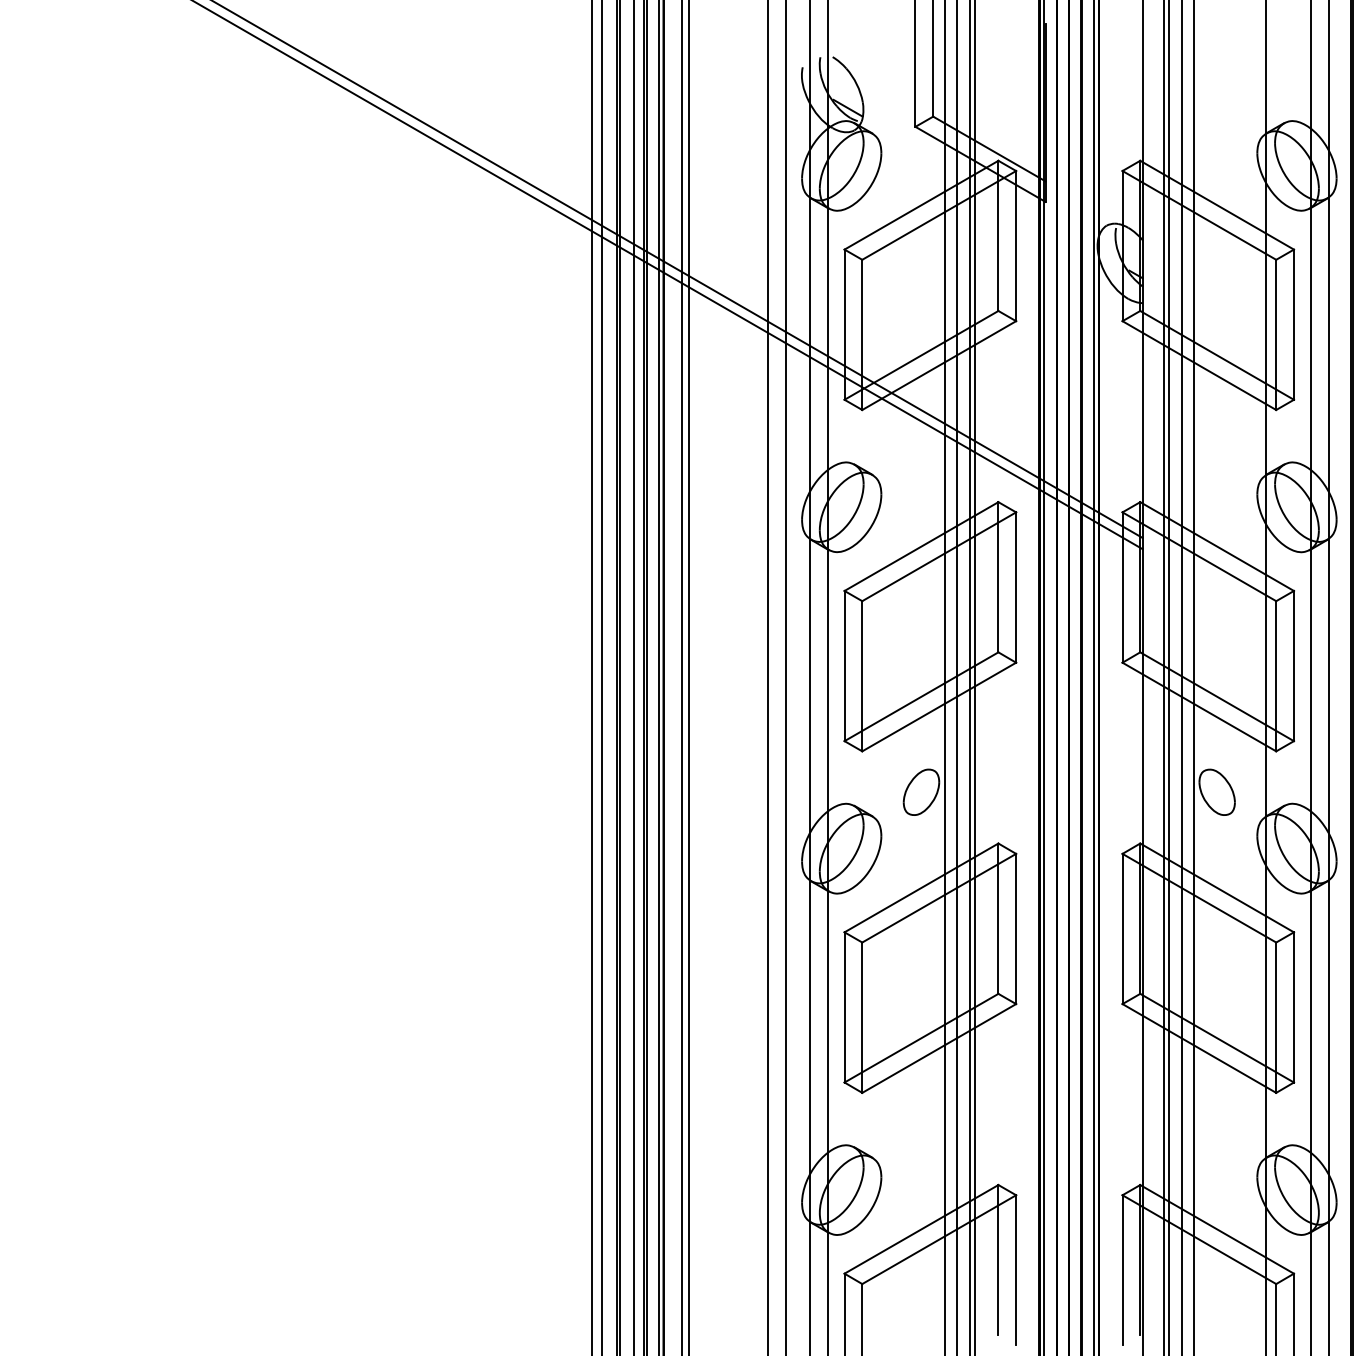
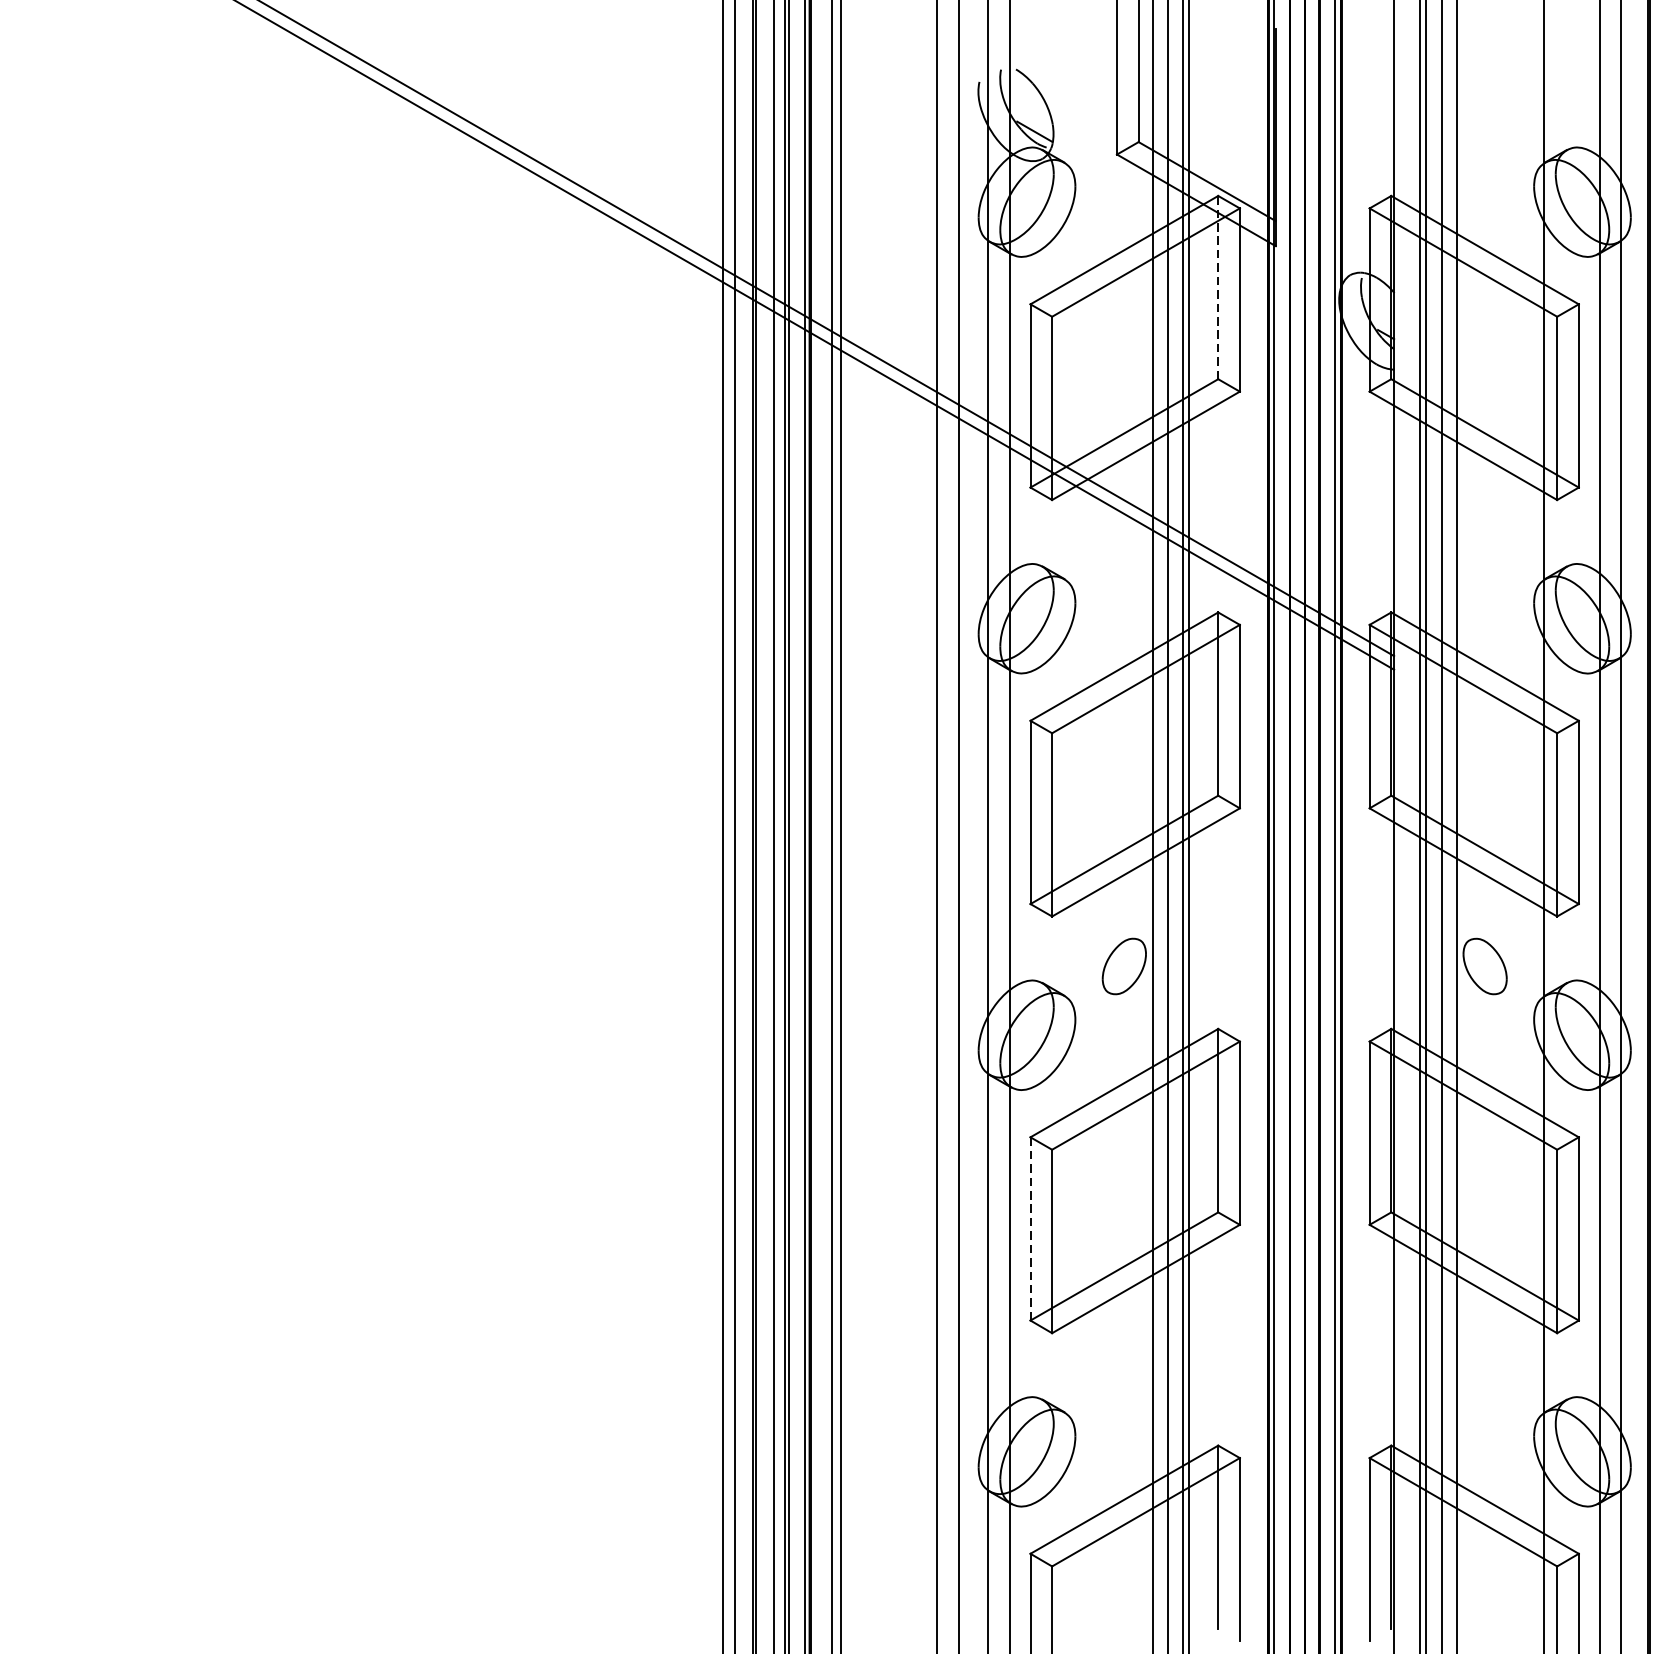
line: (998, 235) -> (1218, 287), solid -> dashed
line: (844, 1007) -> (1030, 1229), solid -> dashed

